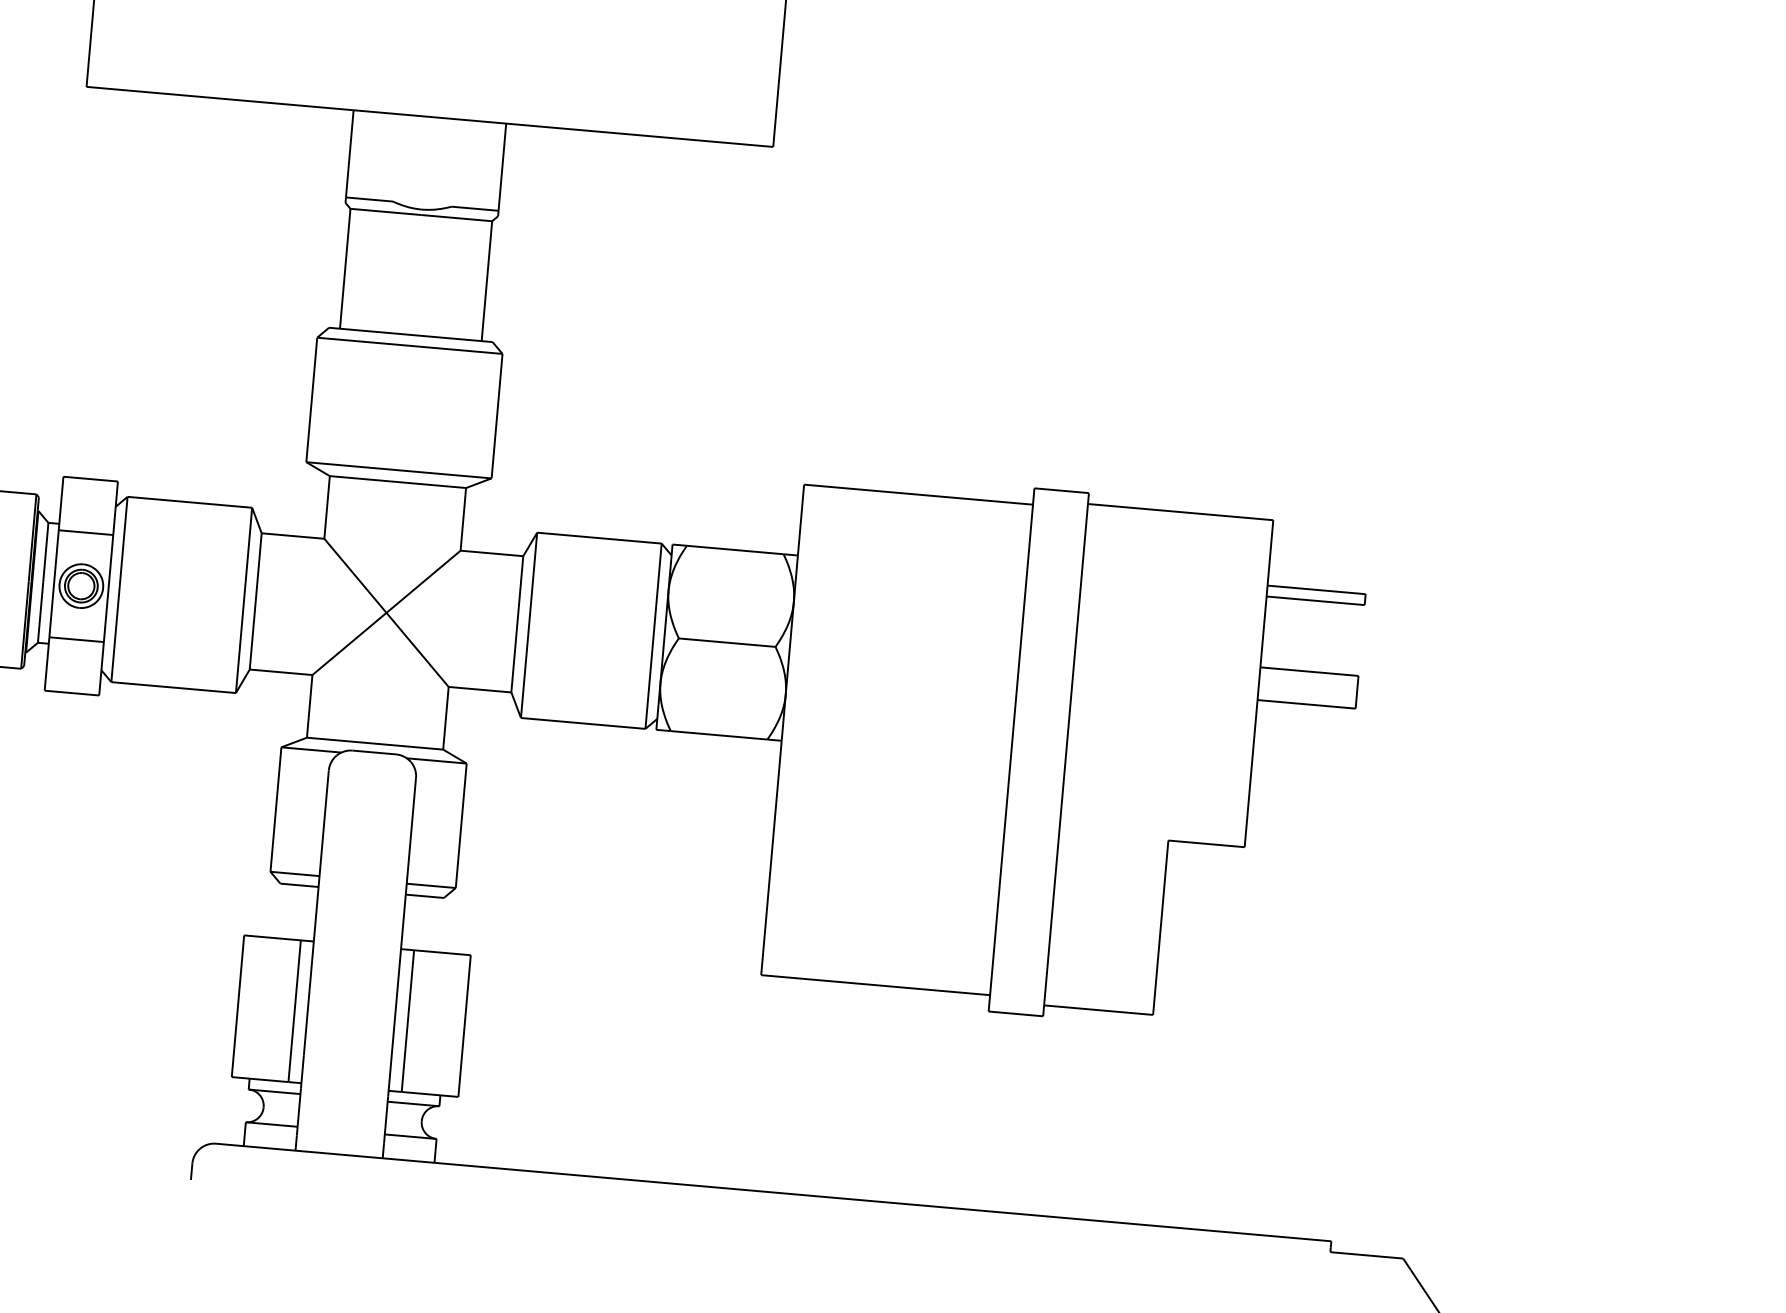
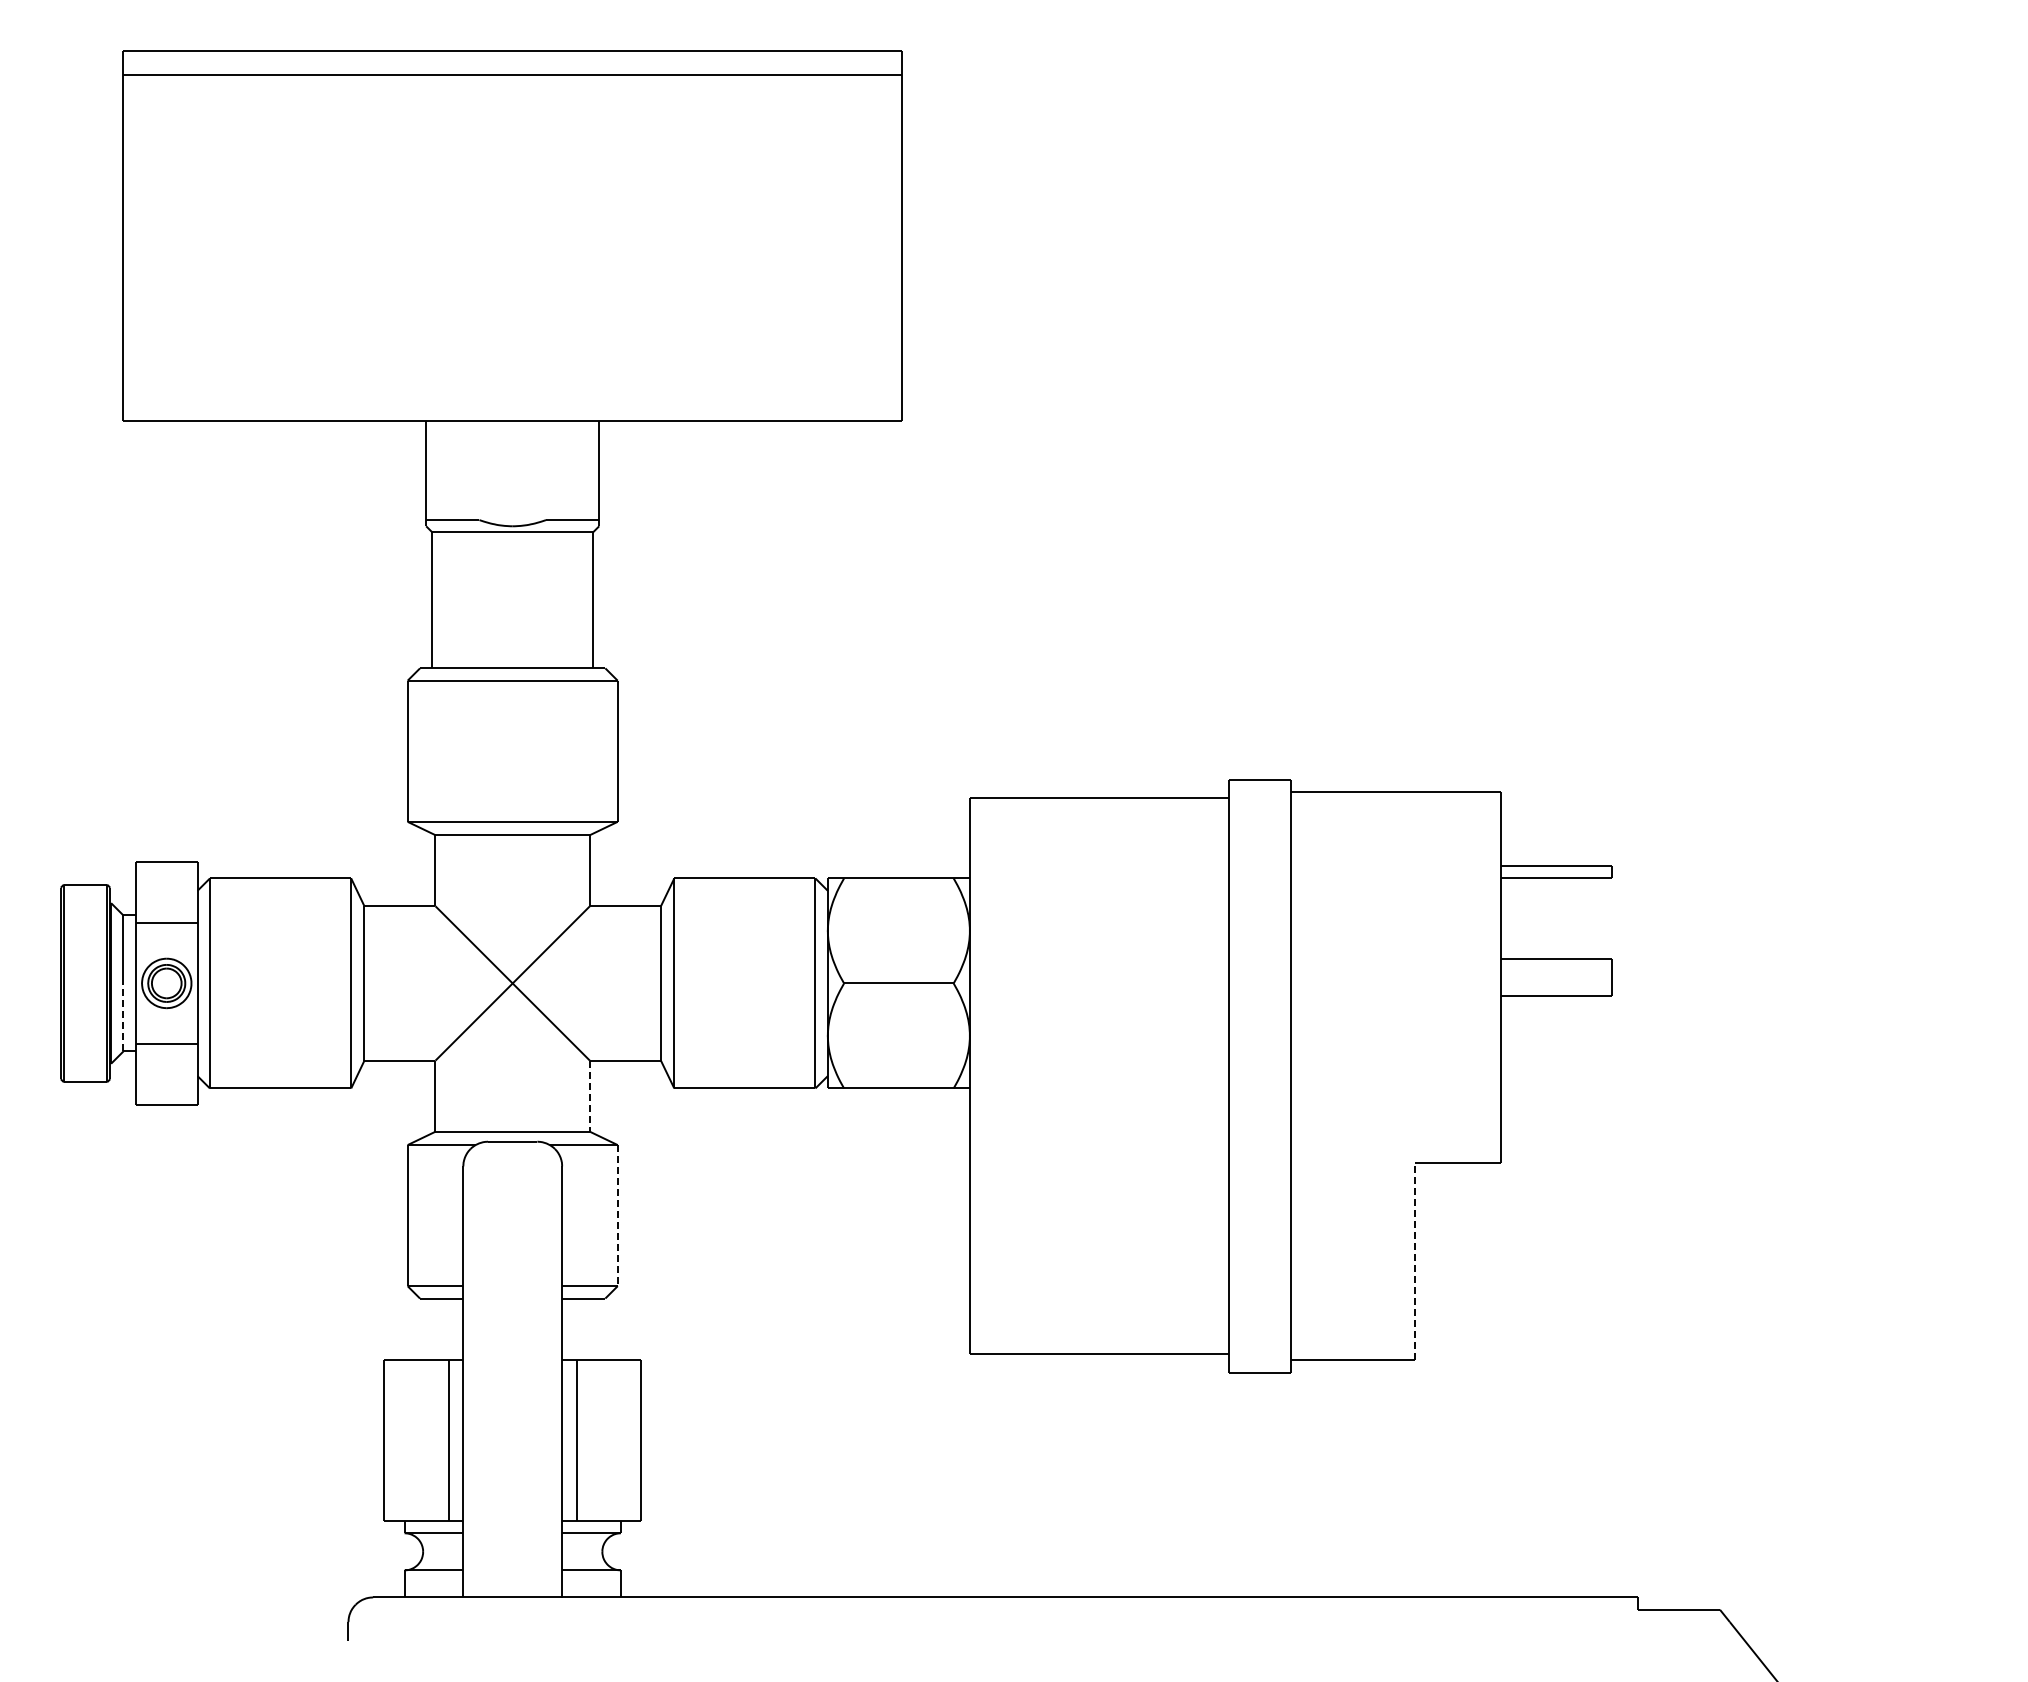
line: (40, 612) -> (123, 1017), solid -> dashed
line: (445, 718) -> (589, 1096), solid -> dashed
line: (461, 825) -> (617, 1215), solid -> dashed
line: (1160, 927) -> (1414, 1261), solid -> dashed

